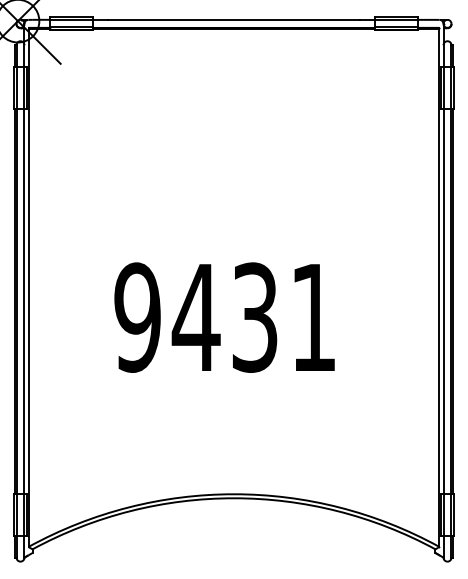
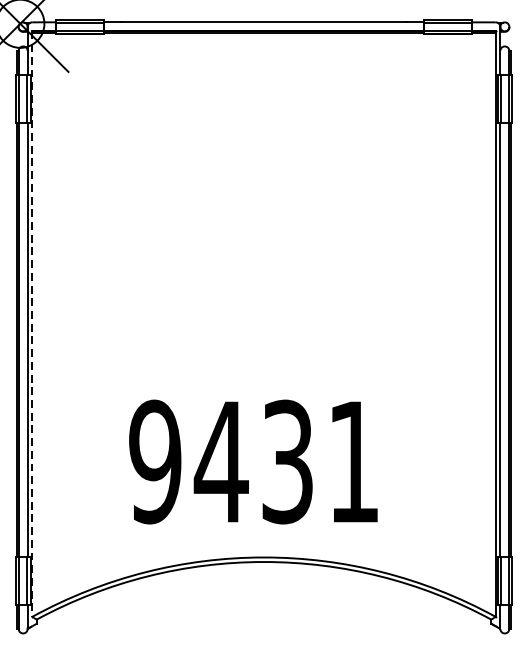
line: (28, 287) -> (32, 324), solid -> dashed
text: (224, 317) -> (253, 461), moved

